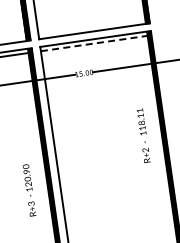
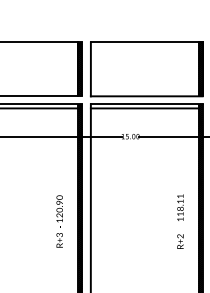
line: (94, 43) -> (144, 108), dashed -> solid
text: (143, 135) -> (180, 221), moved
text: (29, 190) -> (59, 221), moved

